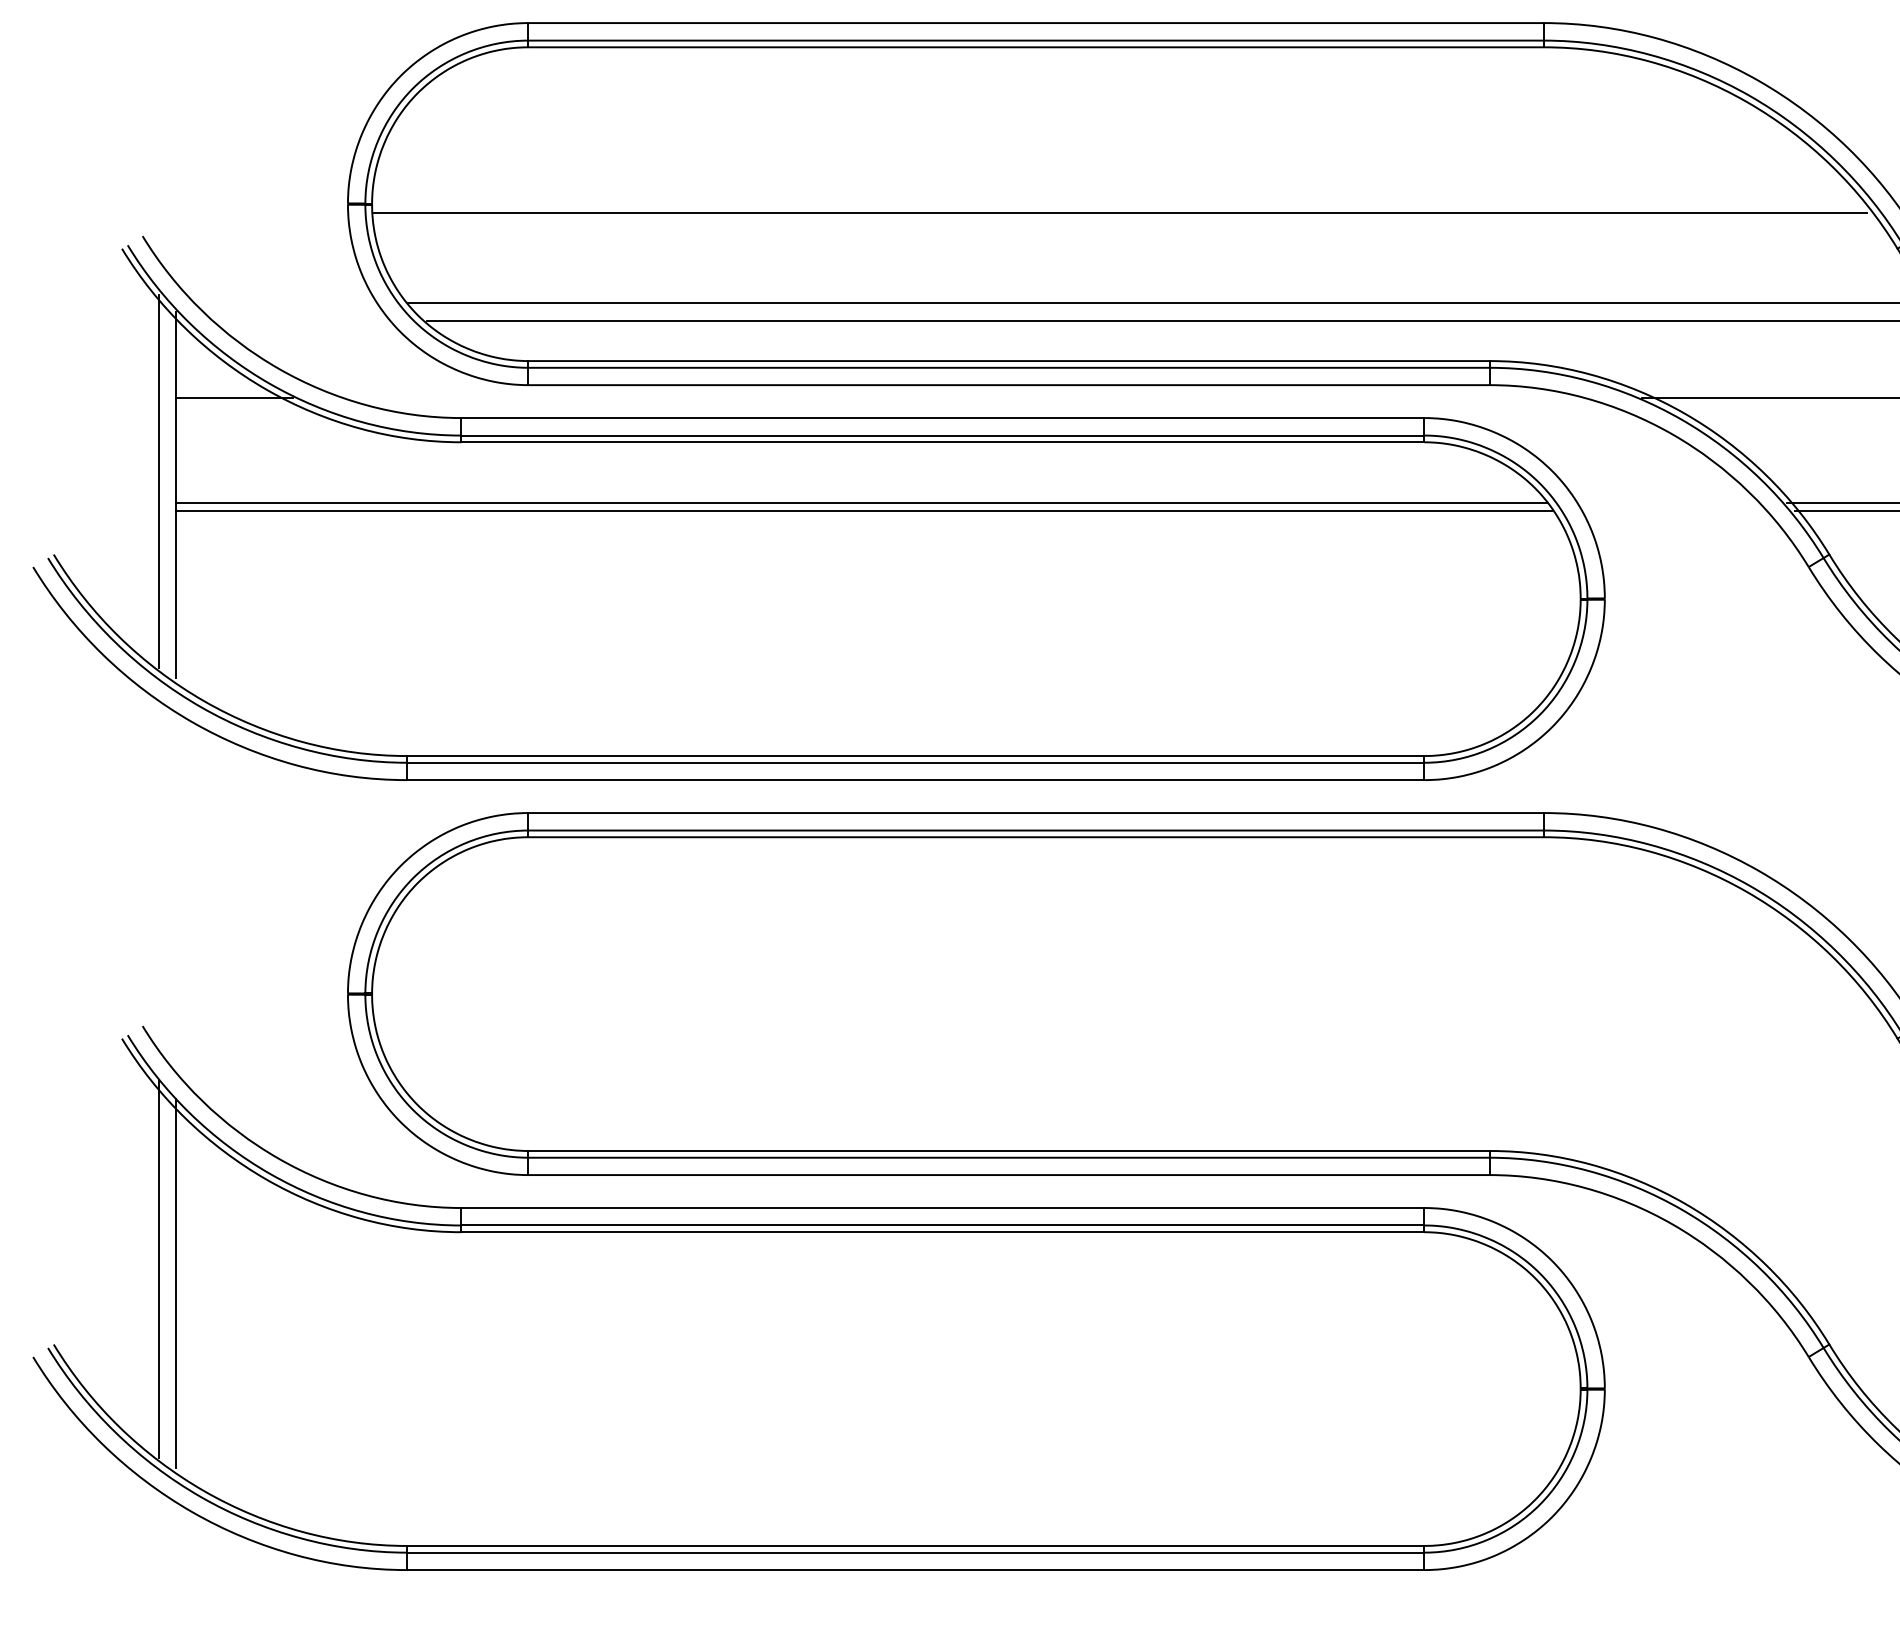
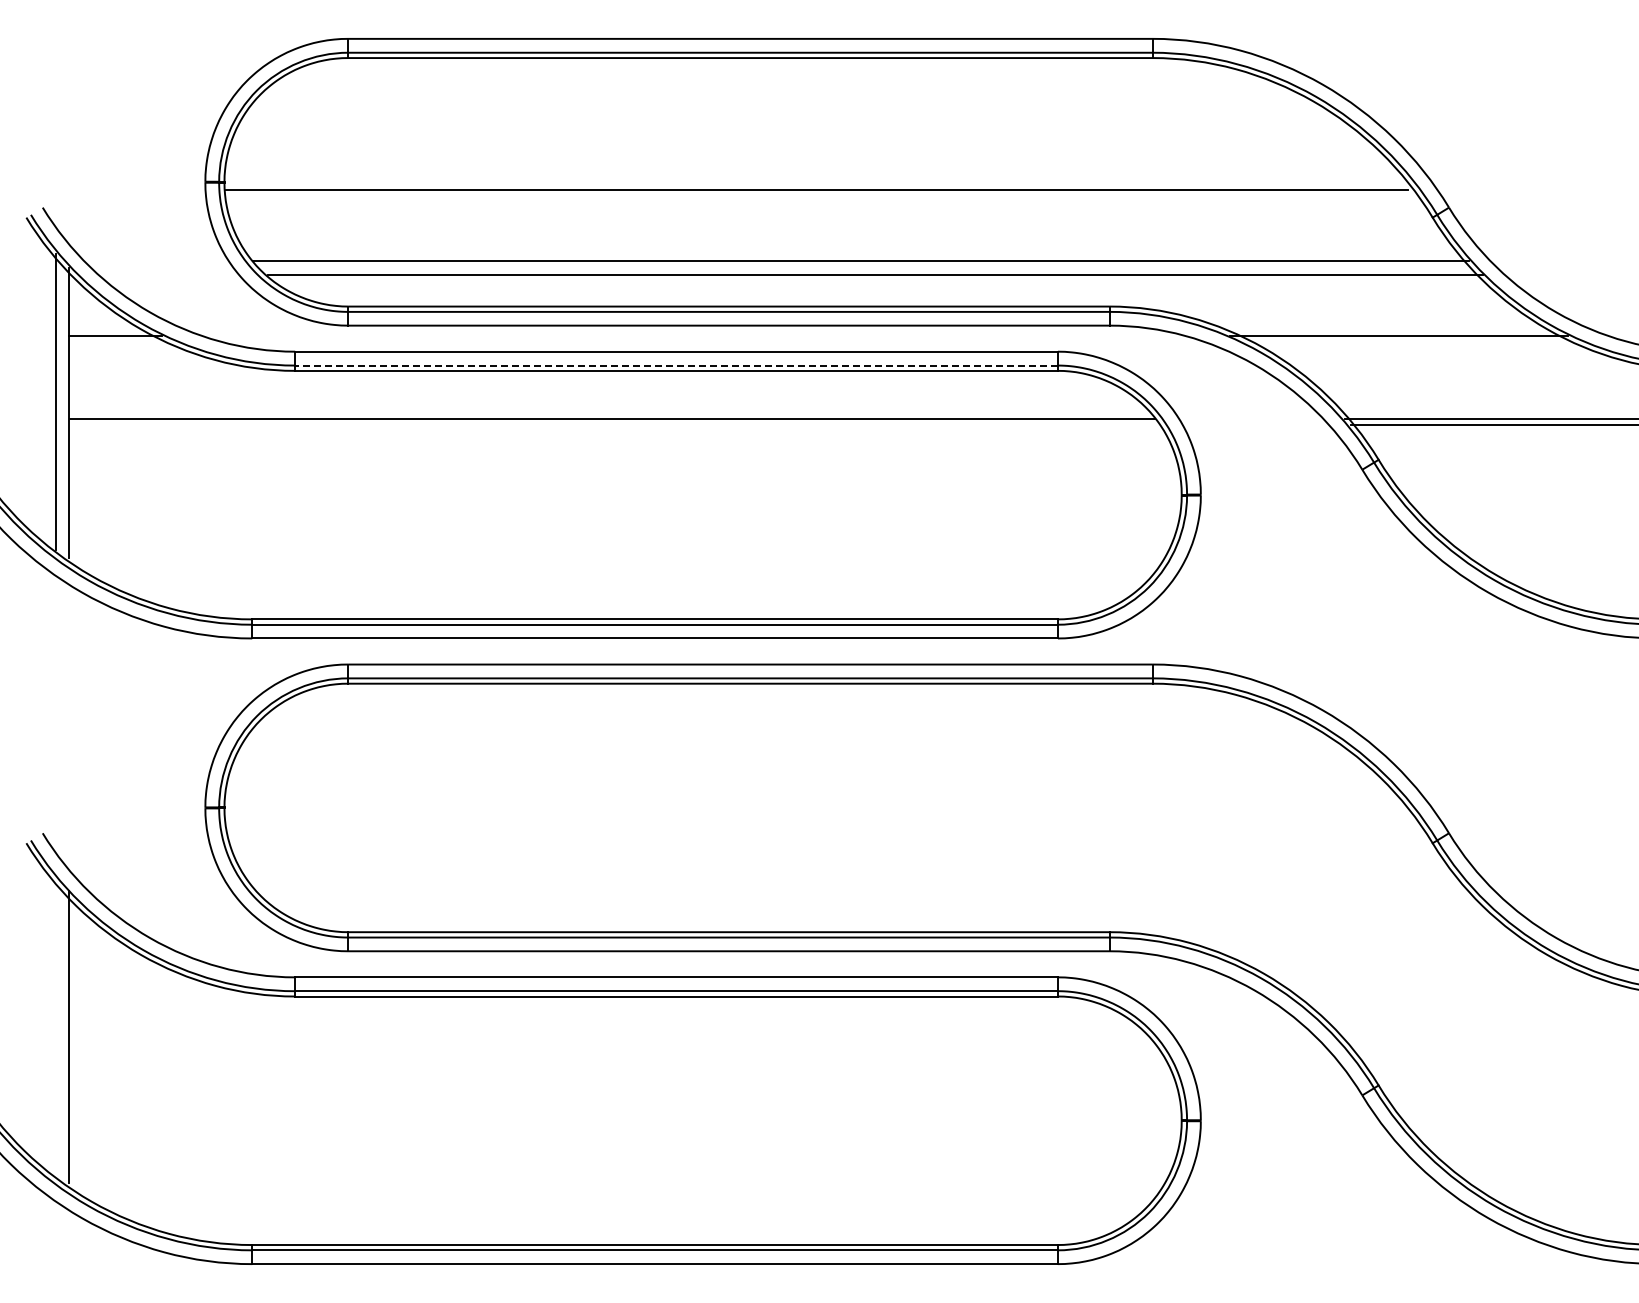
line: (942, 435) -> (676, 365), solid -> dashed
line: (863, 509) -> (613, 424), removed
line: (158, 1268) -> (55, 1025), removed

